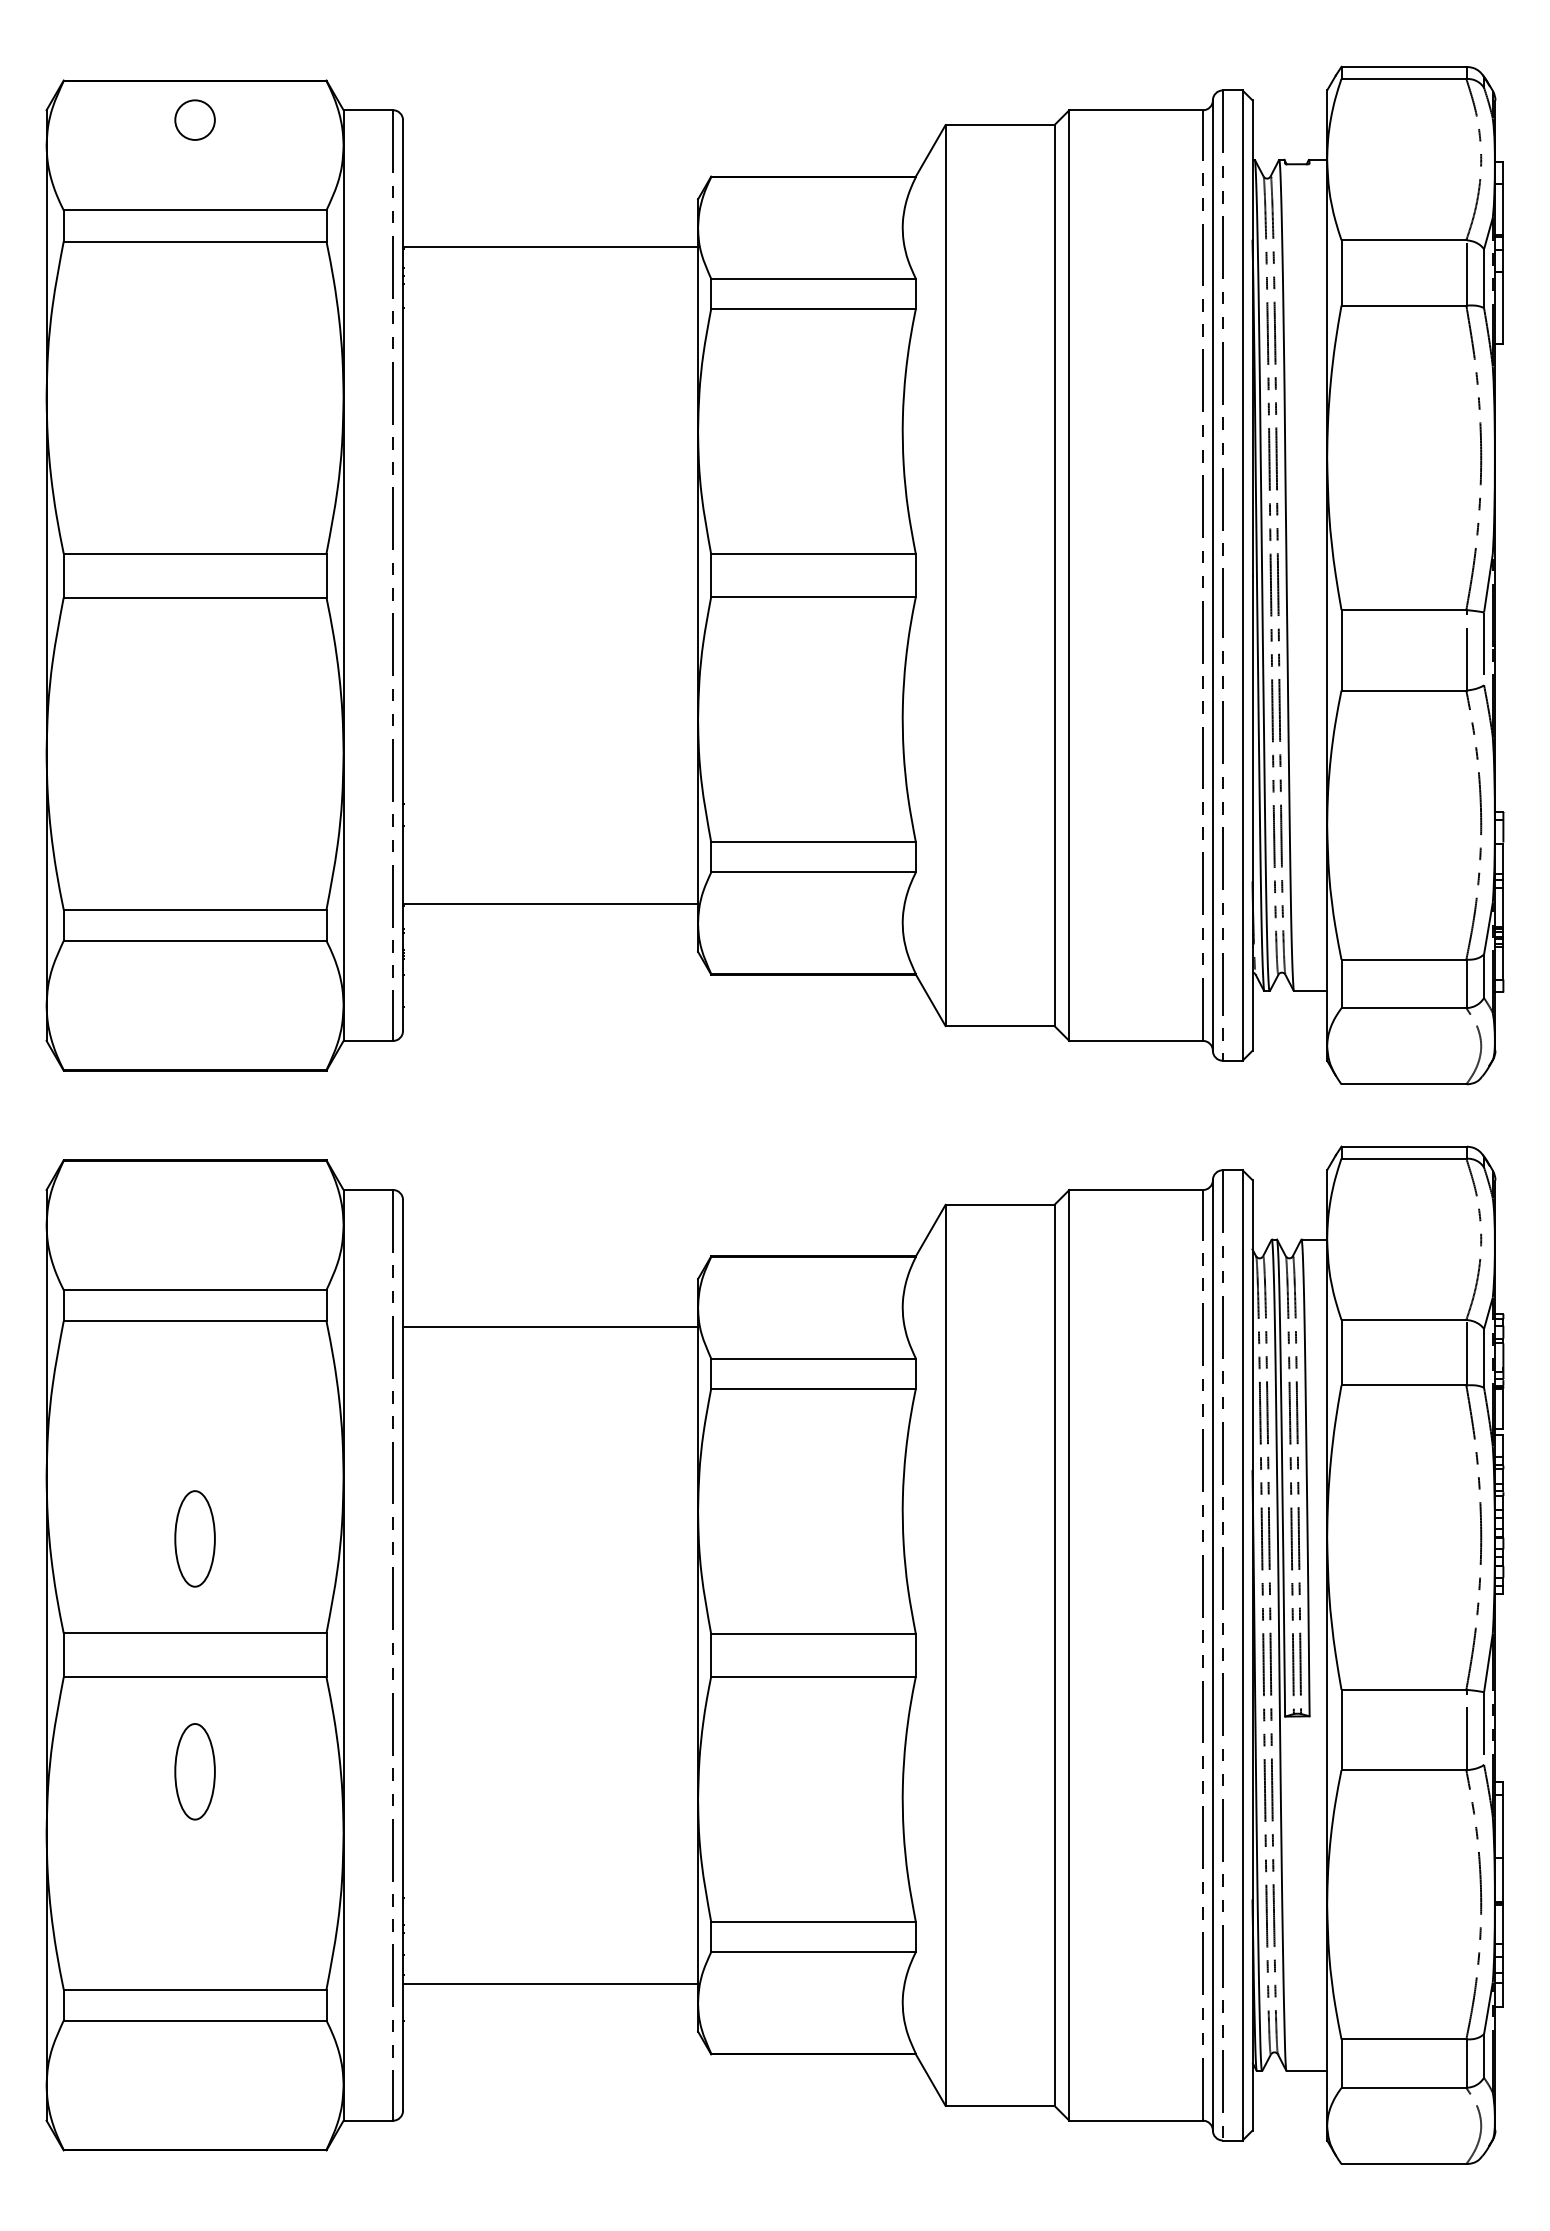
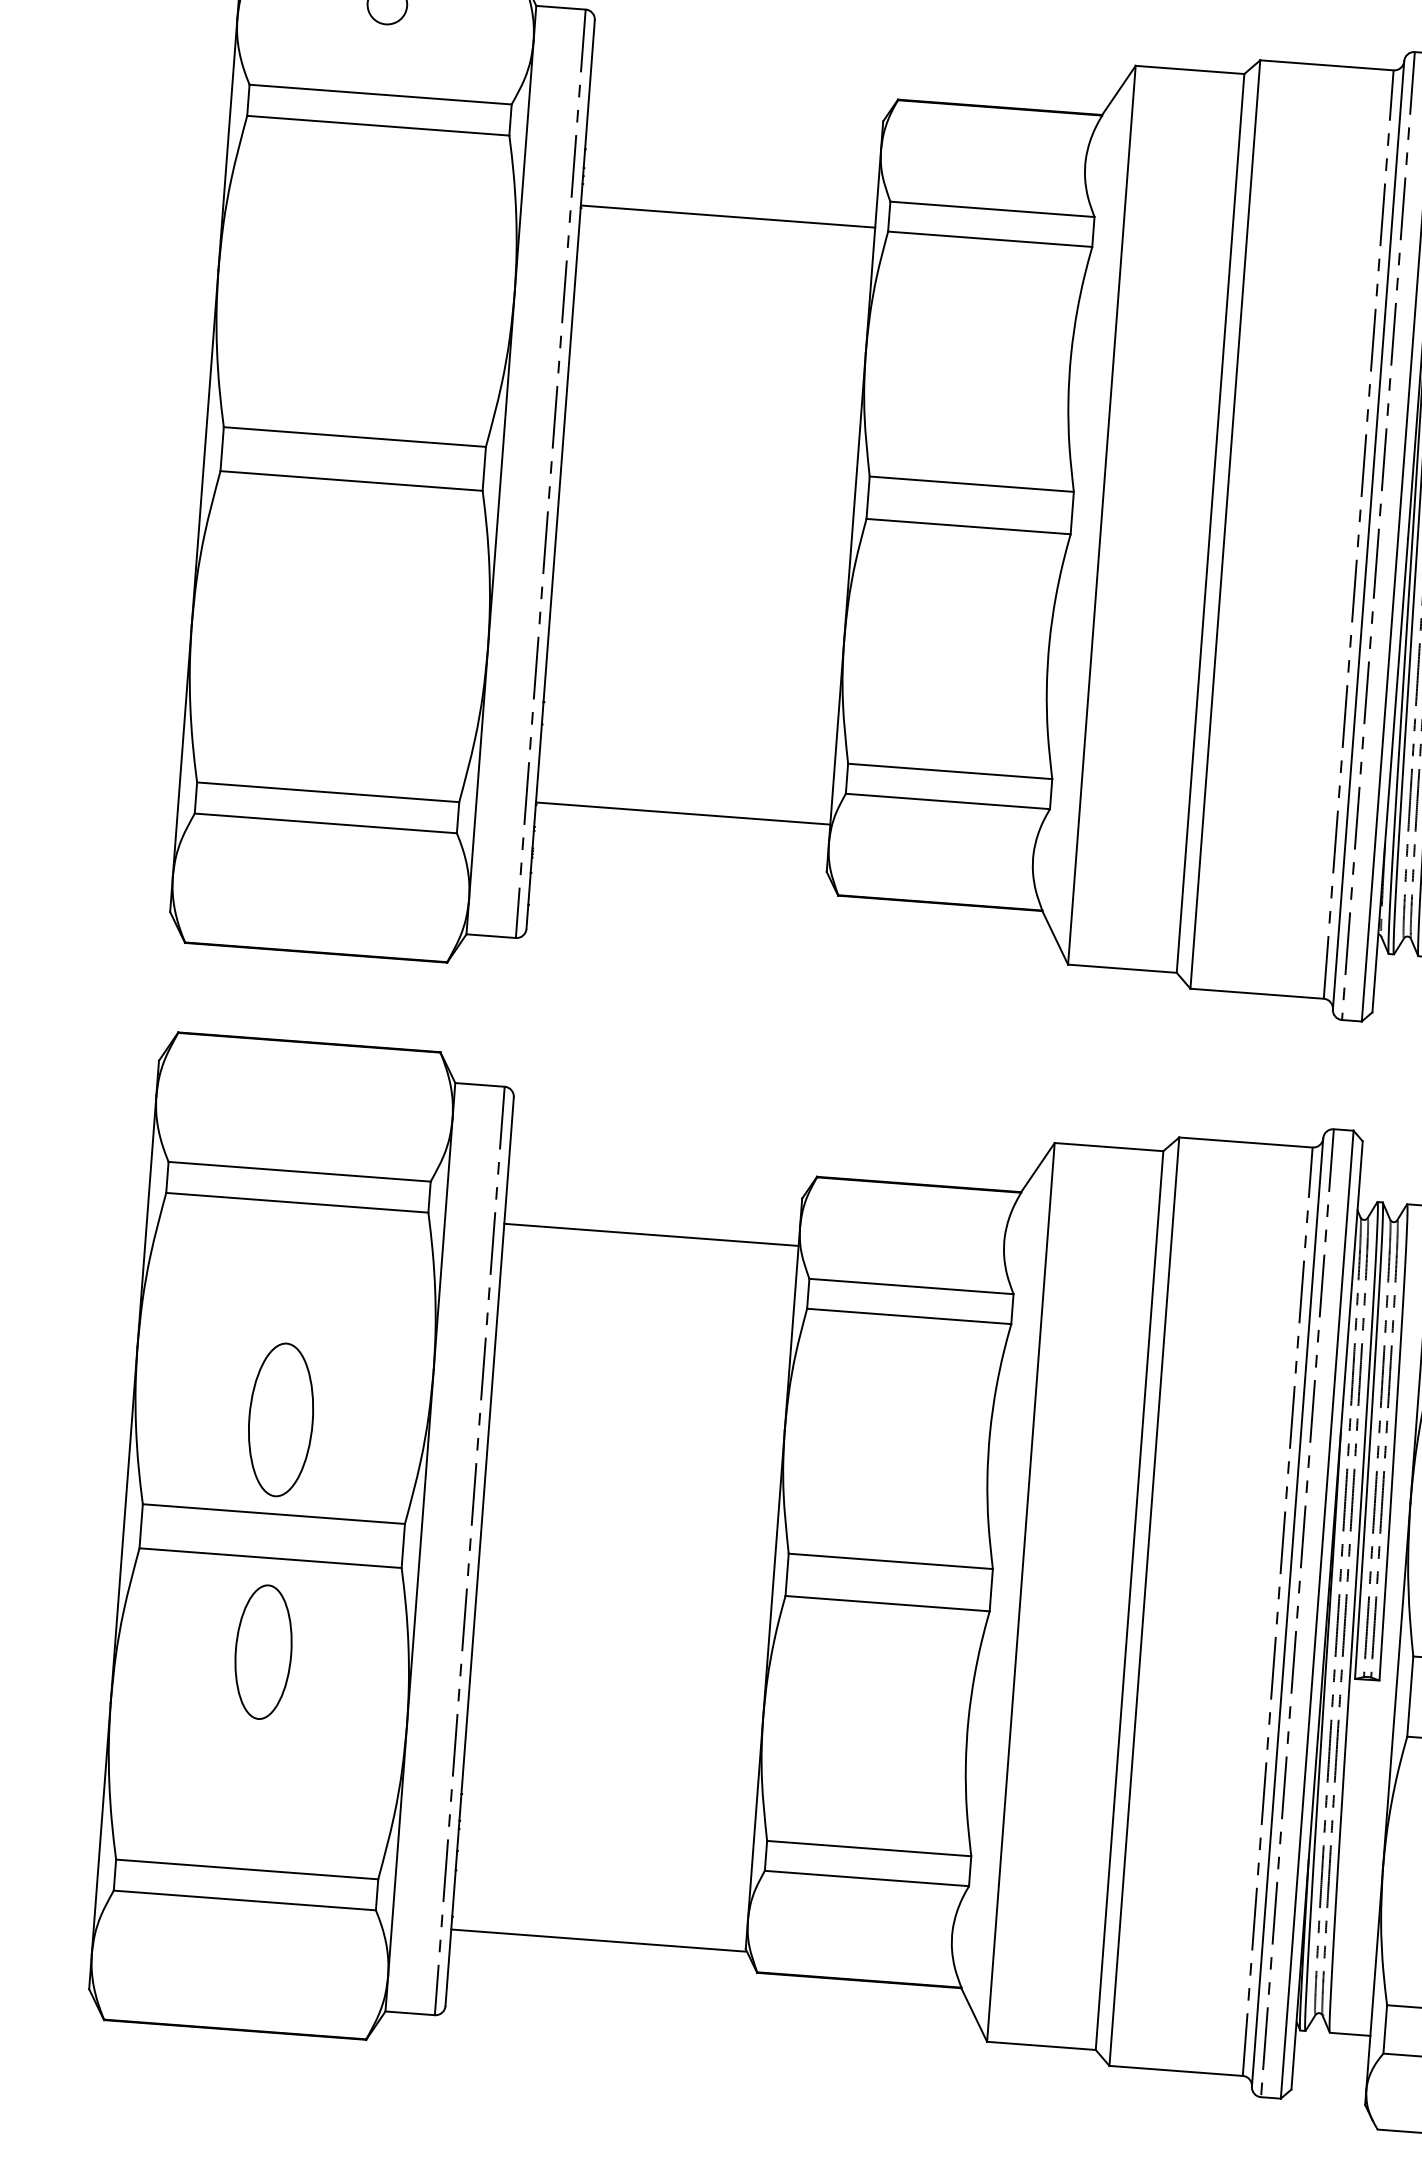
line: (550, 246) -> (728, 216), moved
part: (194, 1538) -> (280, 1419), size x1.6
part: (194, 1771) -> (262, 1651), size x1.4
line: (550, 1984) -> (598, 1941), moved

